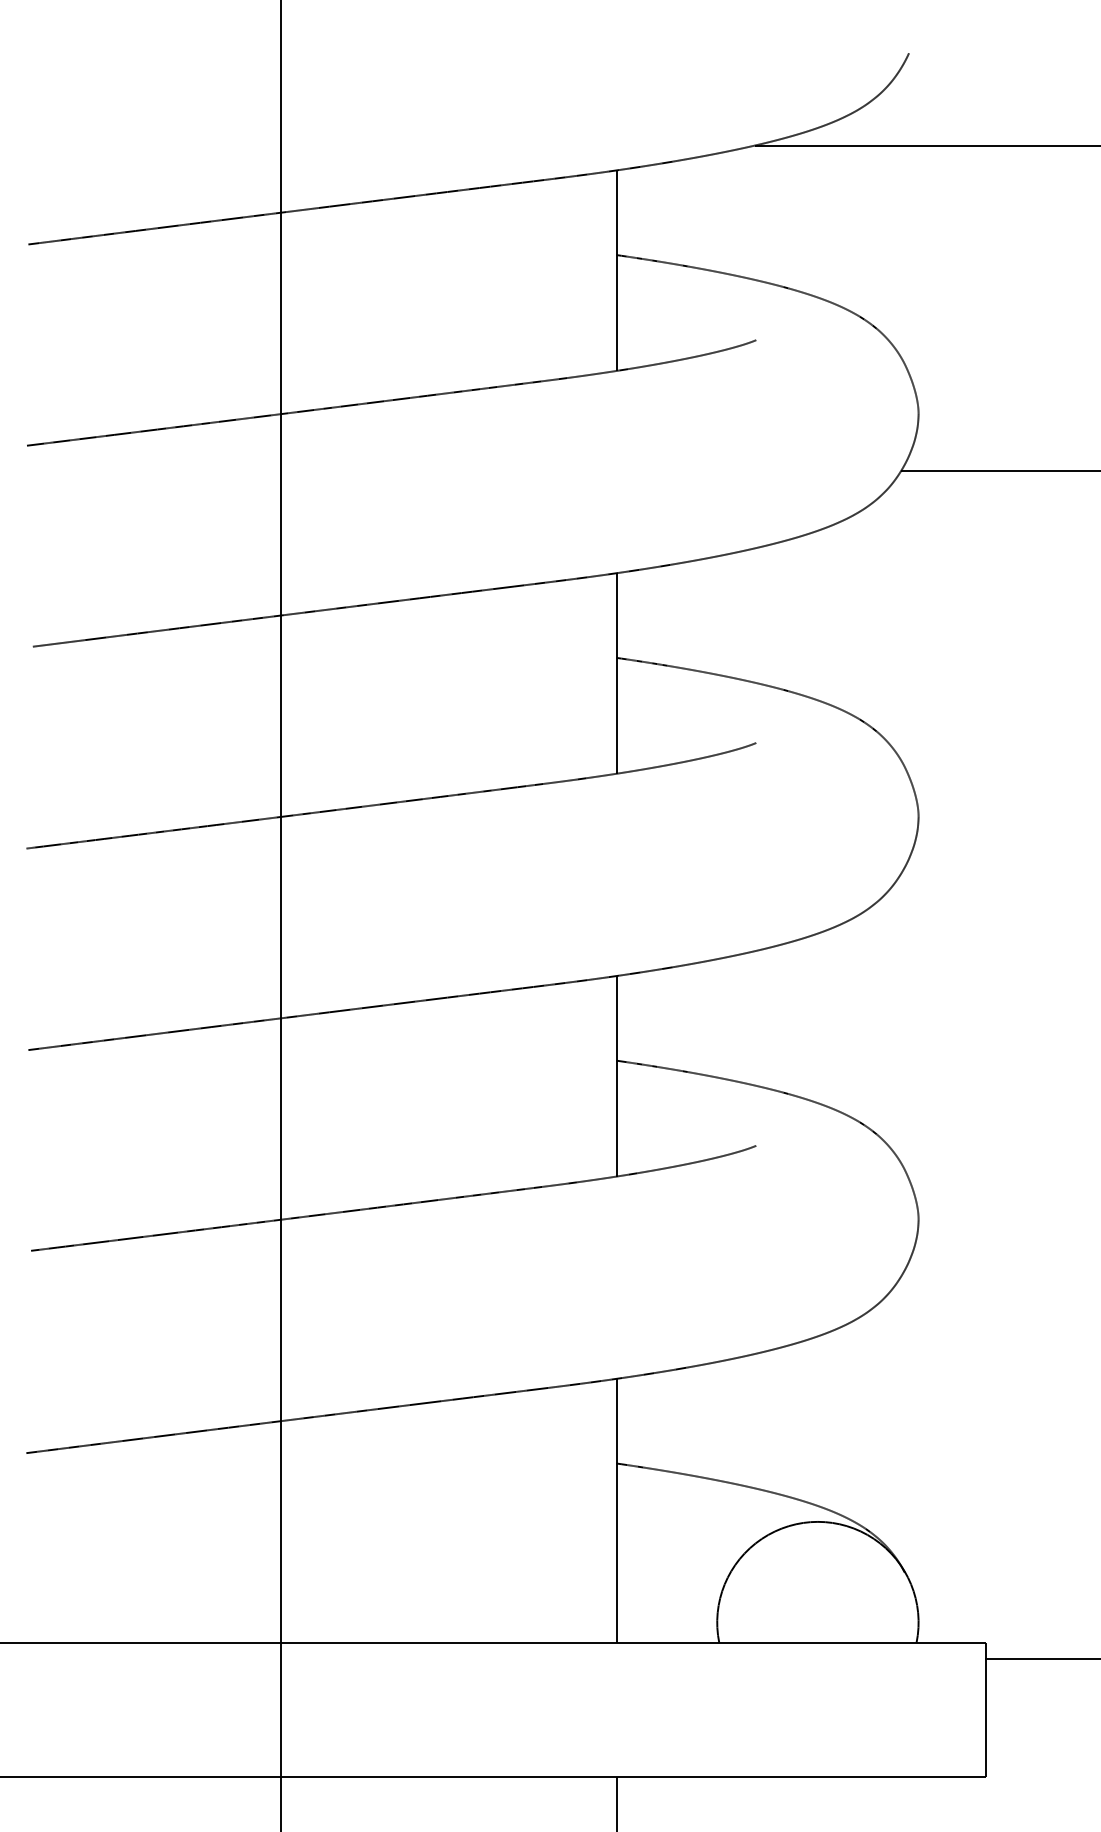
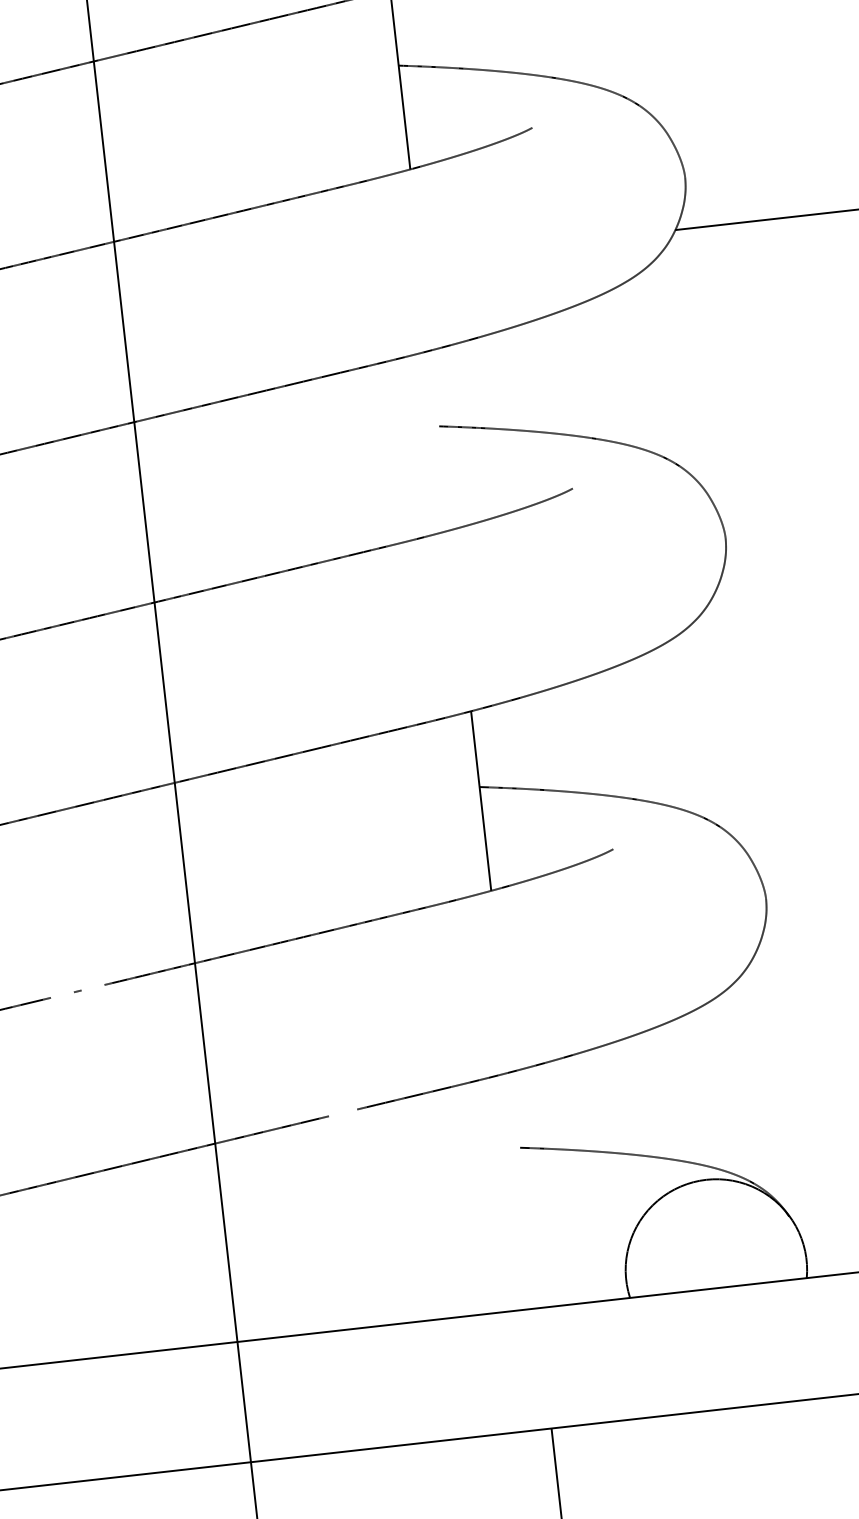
line: (616, 673) -> (440, 440), removed
line: (165, 1233) -> (93, 987), removed
line: (130, 1238) -> (62, 995), removed
line: (425, 1403) -> (343, 1113), removed
line: (616, 1510) -> (524, 1189), removed

